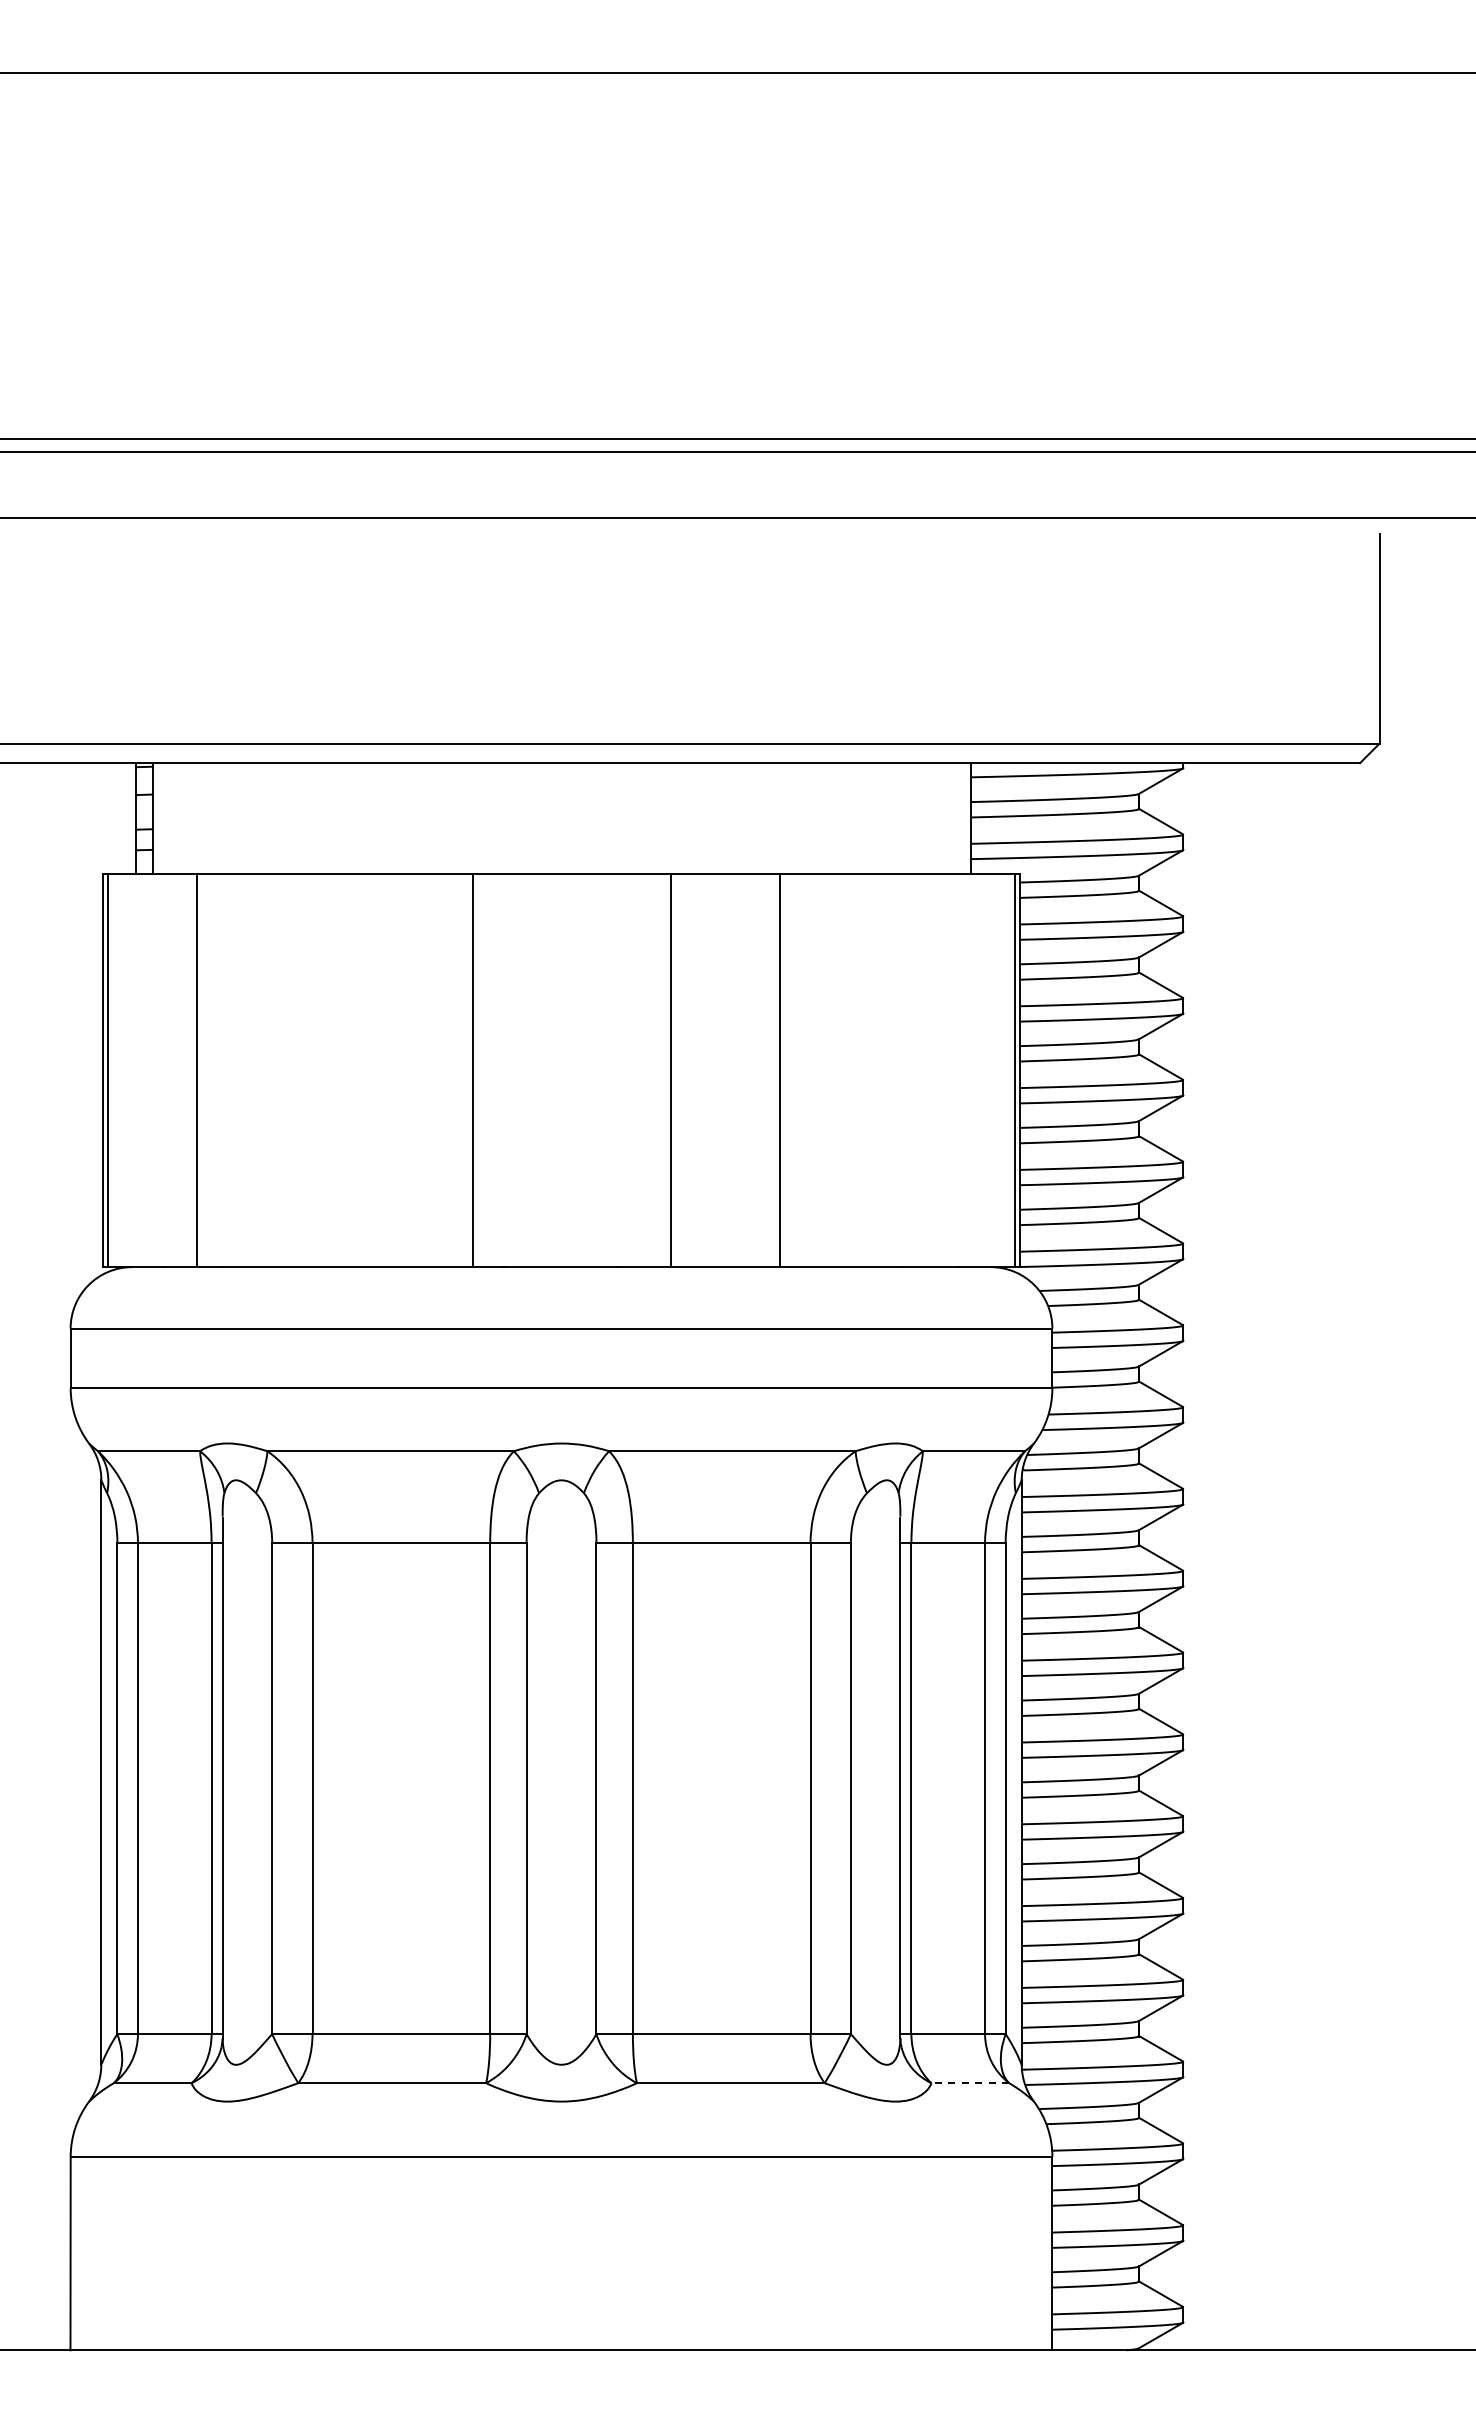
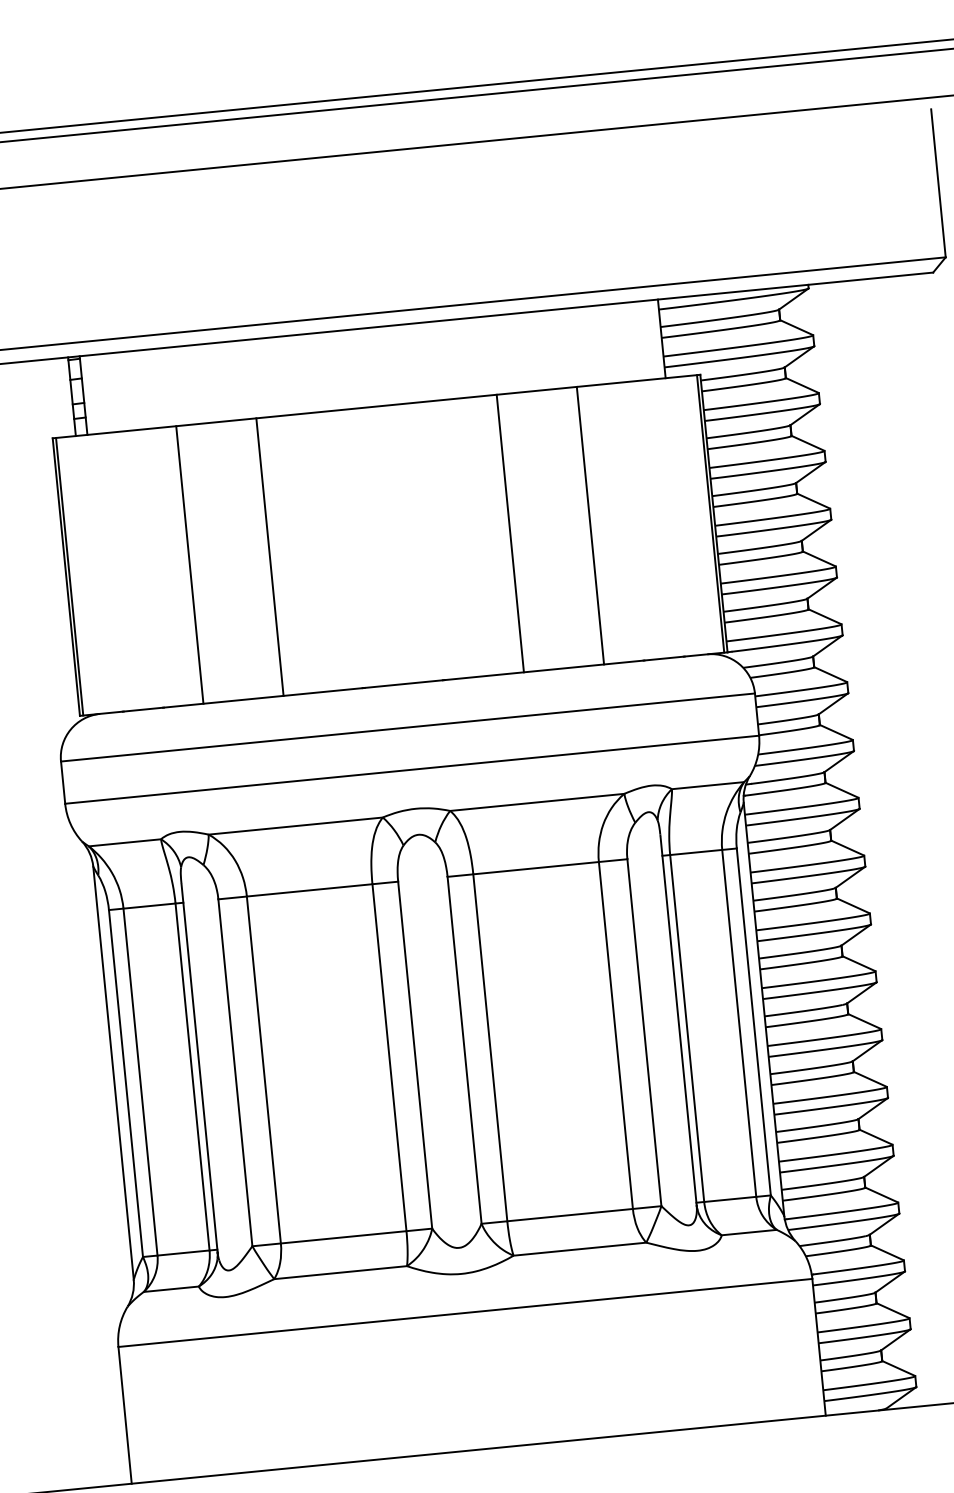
line: (197, 1070) -> (190, 564), moved
line: (472, 1070) -> (269, 556), moved
line: (670, 1070) -> (510, 533), moved
line: (779, 1070) -> (590, 525), moved
line: (970, 2083) -> (749, 1232), dashed -> solid

